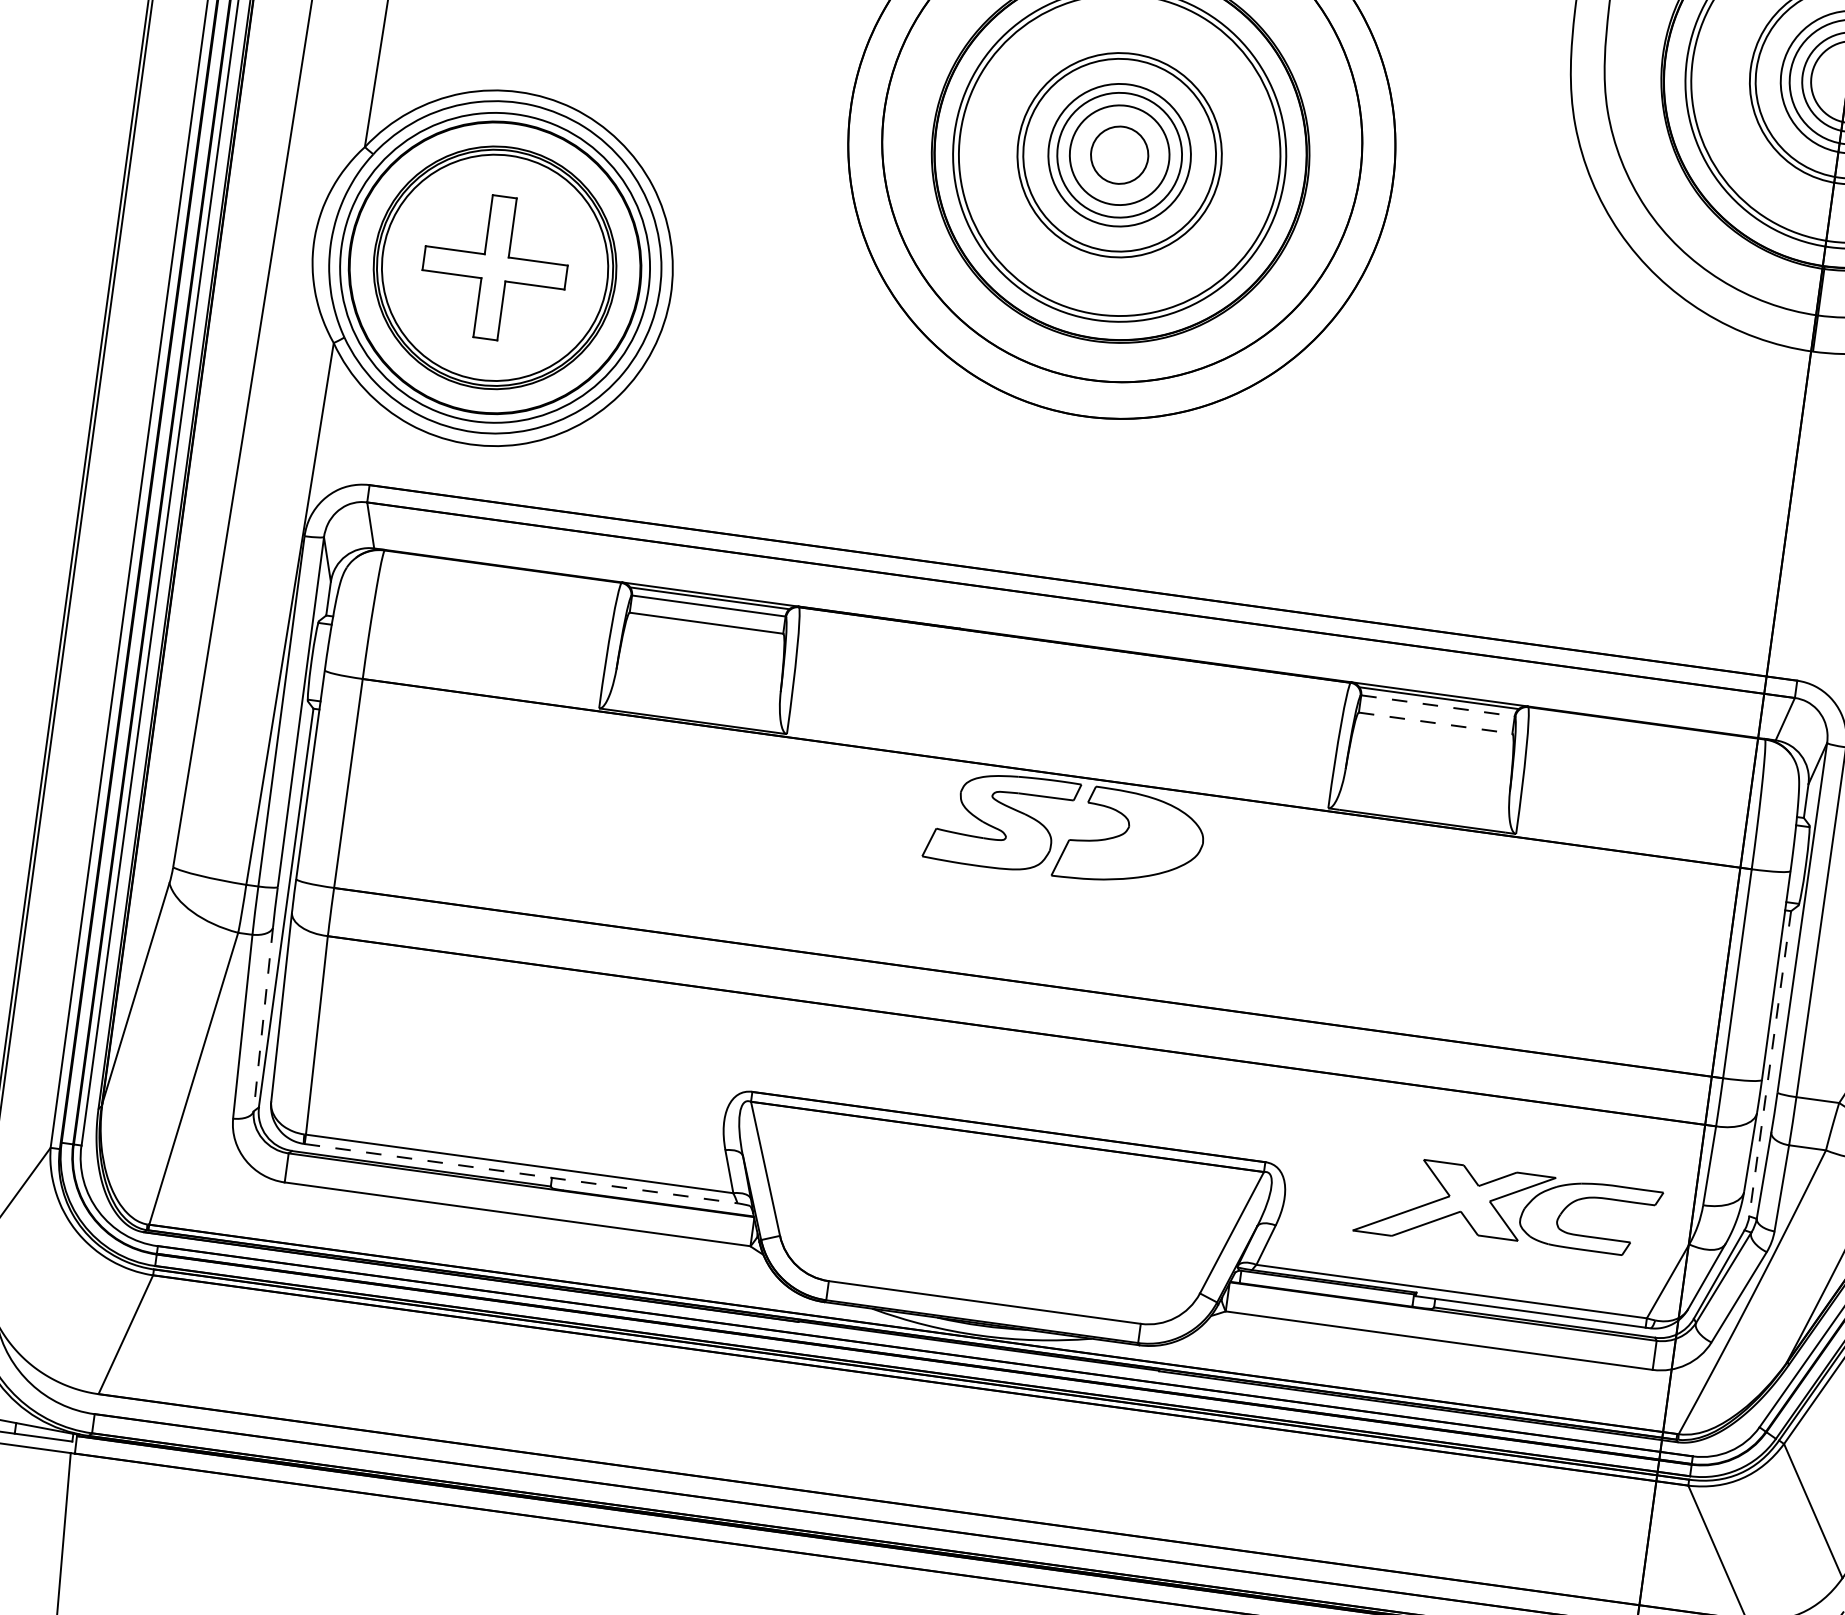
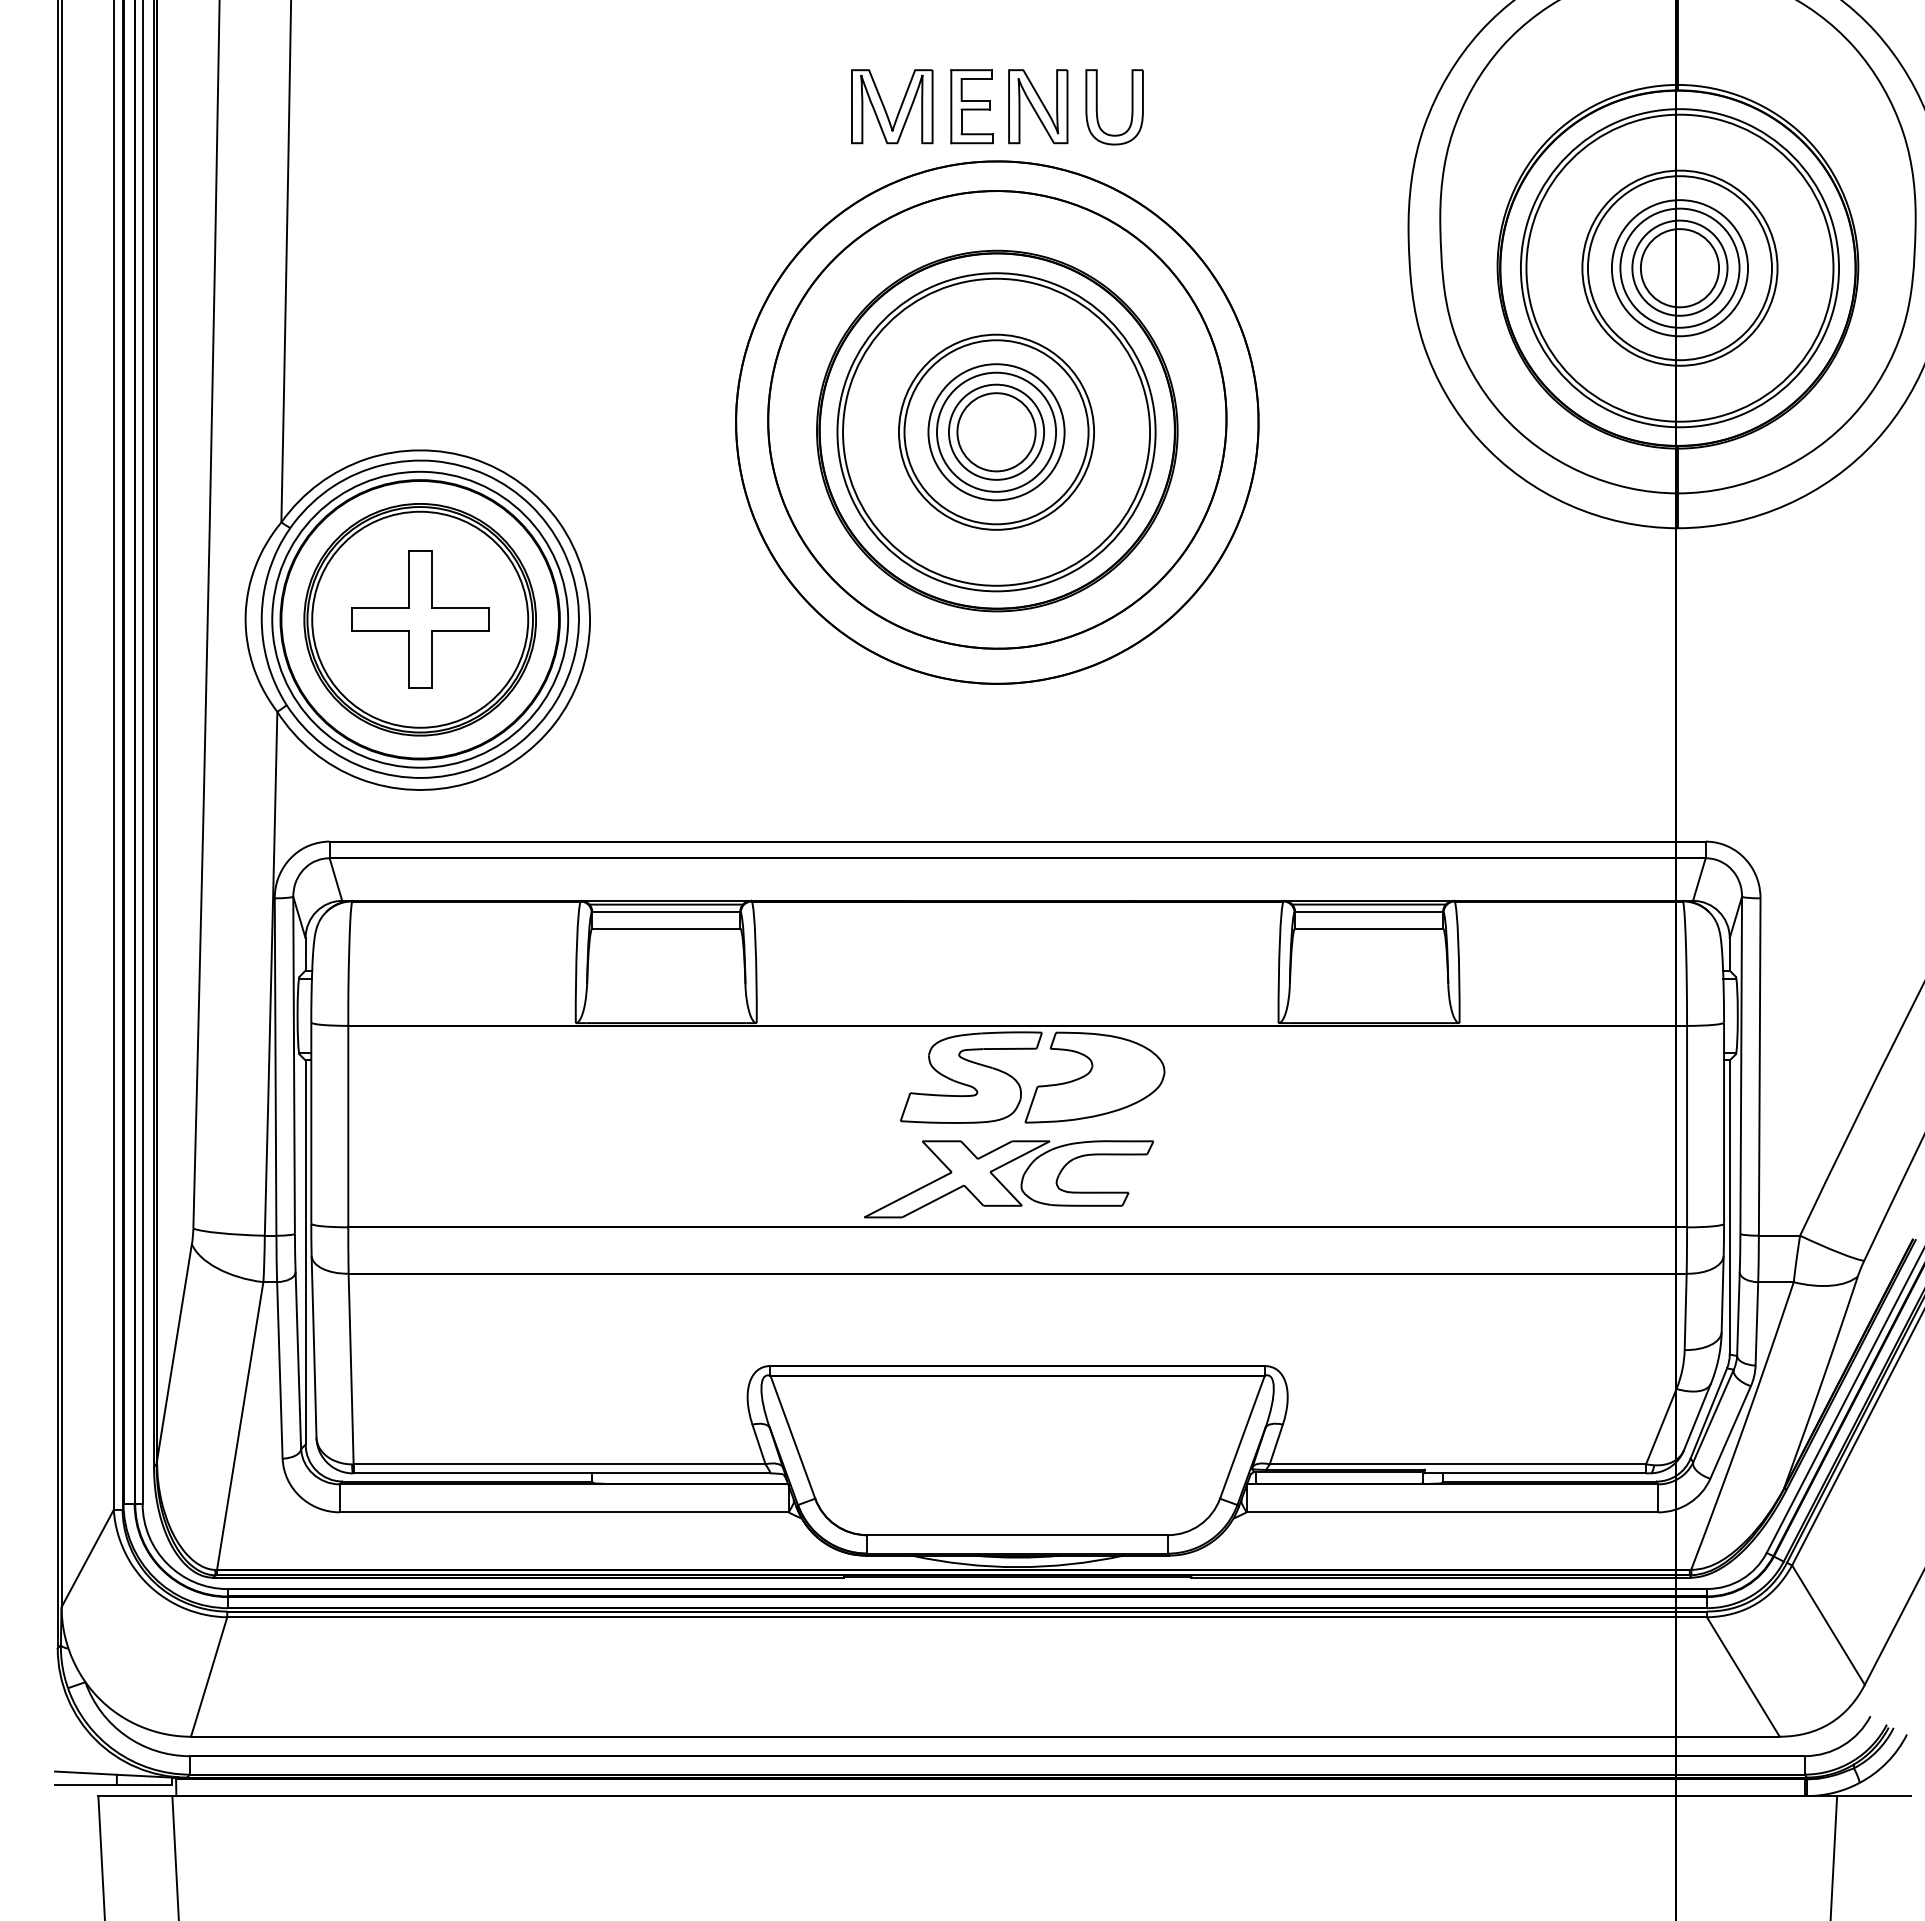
circle: (1119, 155) -> (996, 432), size x1.43
line: (1438, 705) -> (1369, 911), dashed -> solid
line: (1436, 723) -> (1369, 928), dashed -> solid
line: (263, 1020) -> (298, 1361), dashed -> solid
line: (1769, 1064) -> (1729, 1208), dashed -> solid
line: (521, 1173) -> (562, 1473), dashed -> solid
part: (1501, 1216) -> (1003, 1184), moved

